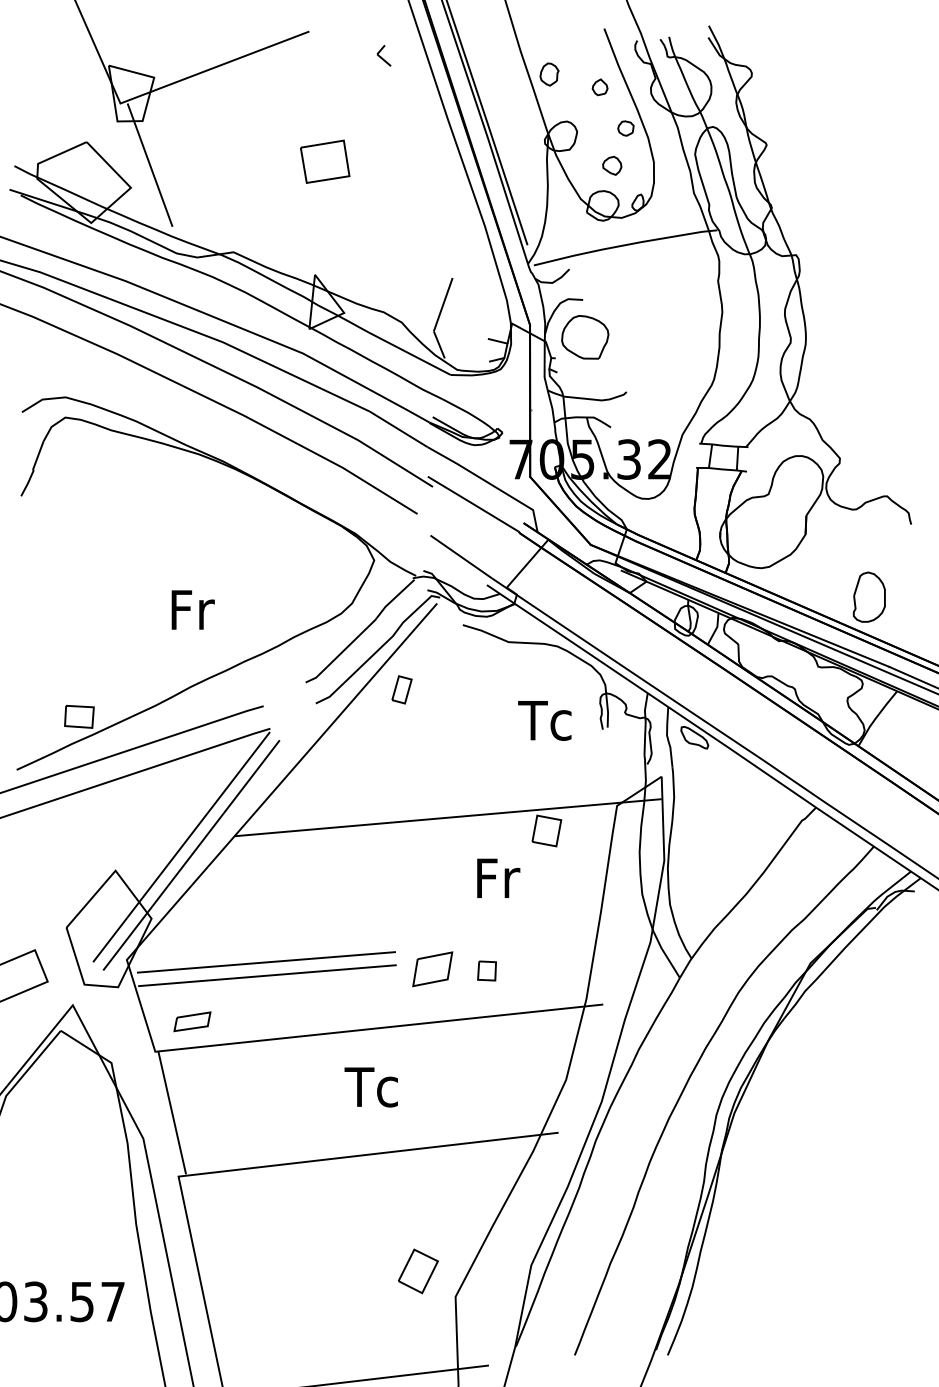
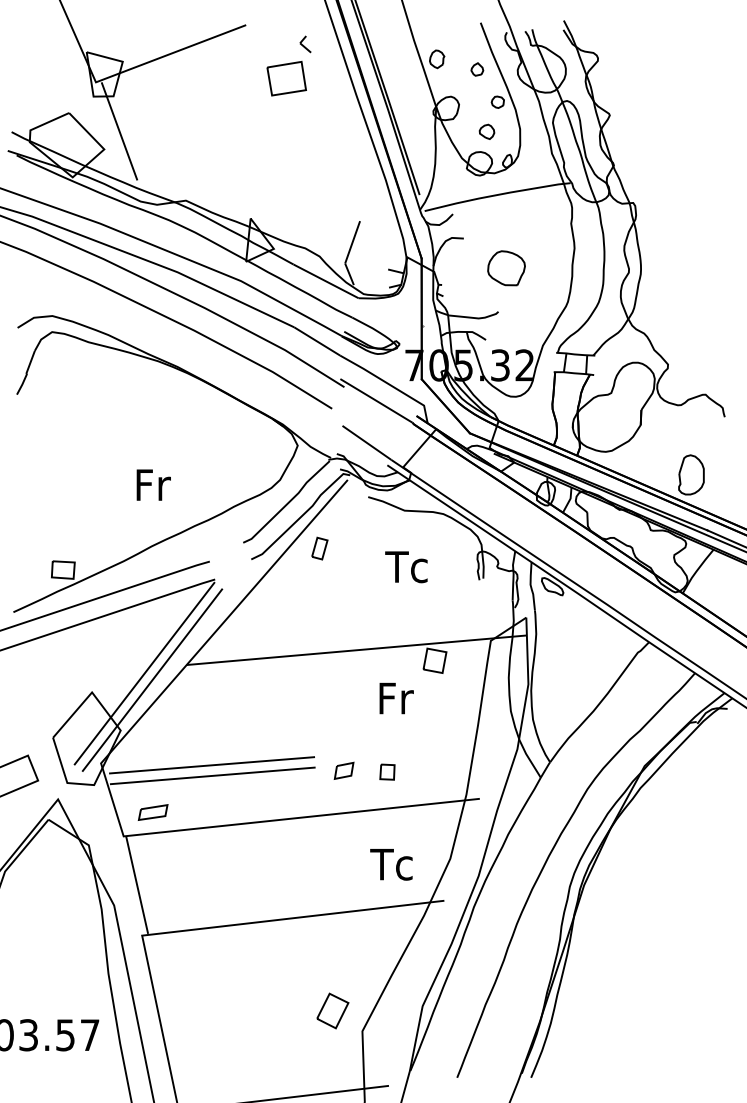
part: (324, 161) -> (286, 78), moved
part: (585, 337) -> (506, 268), moved
text: (544, 721) -> (406, 567), moved
part: (431, 968) -> (343, 770), size x0.6
text: (371, 1087) -> (391, 864), moved

